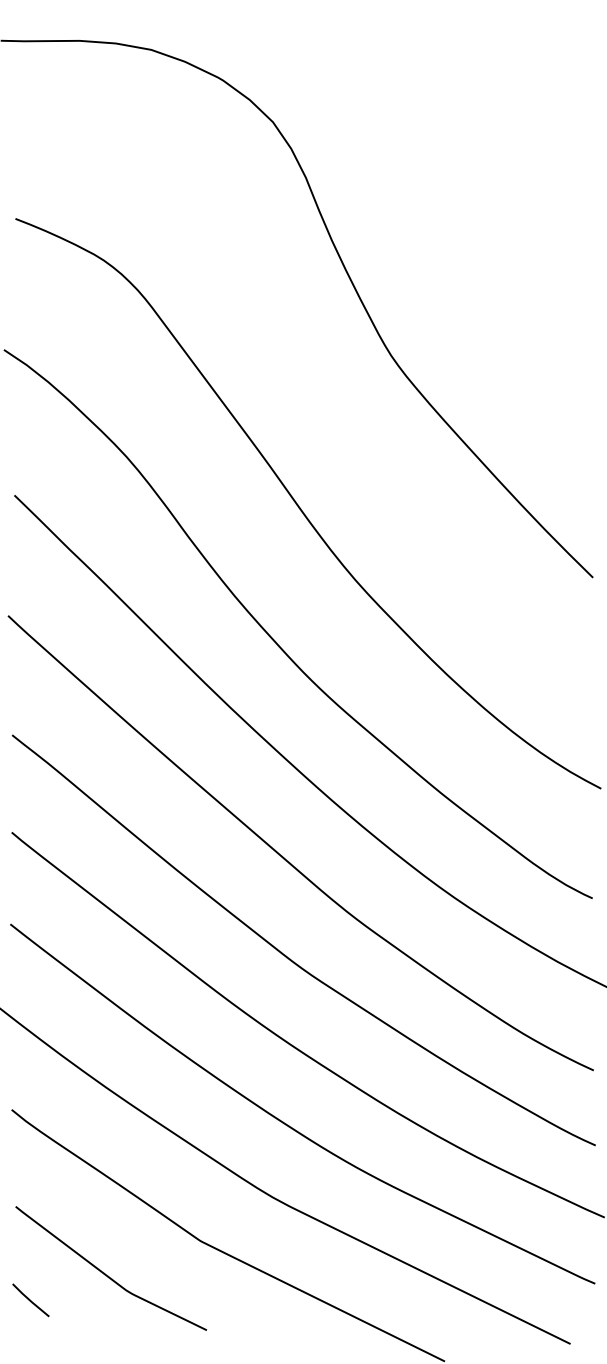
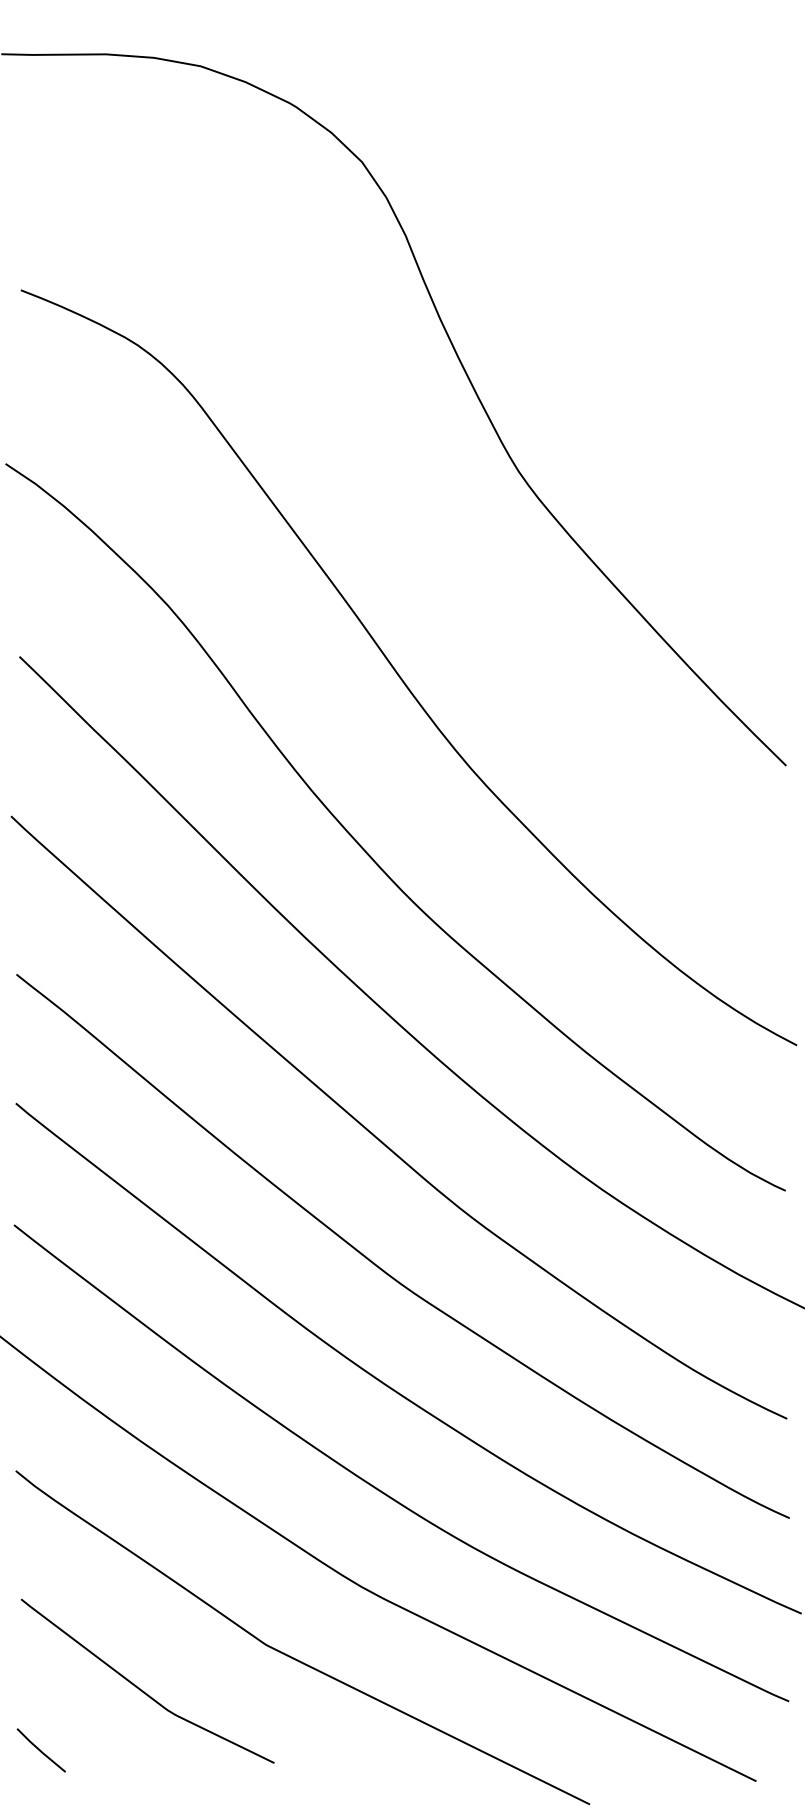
line: (30, 1300) -> (40, 1750), moved

